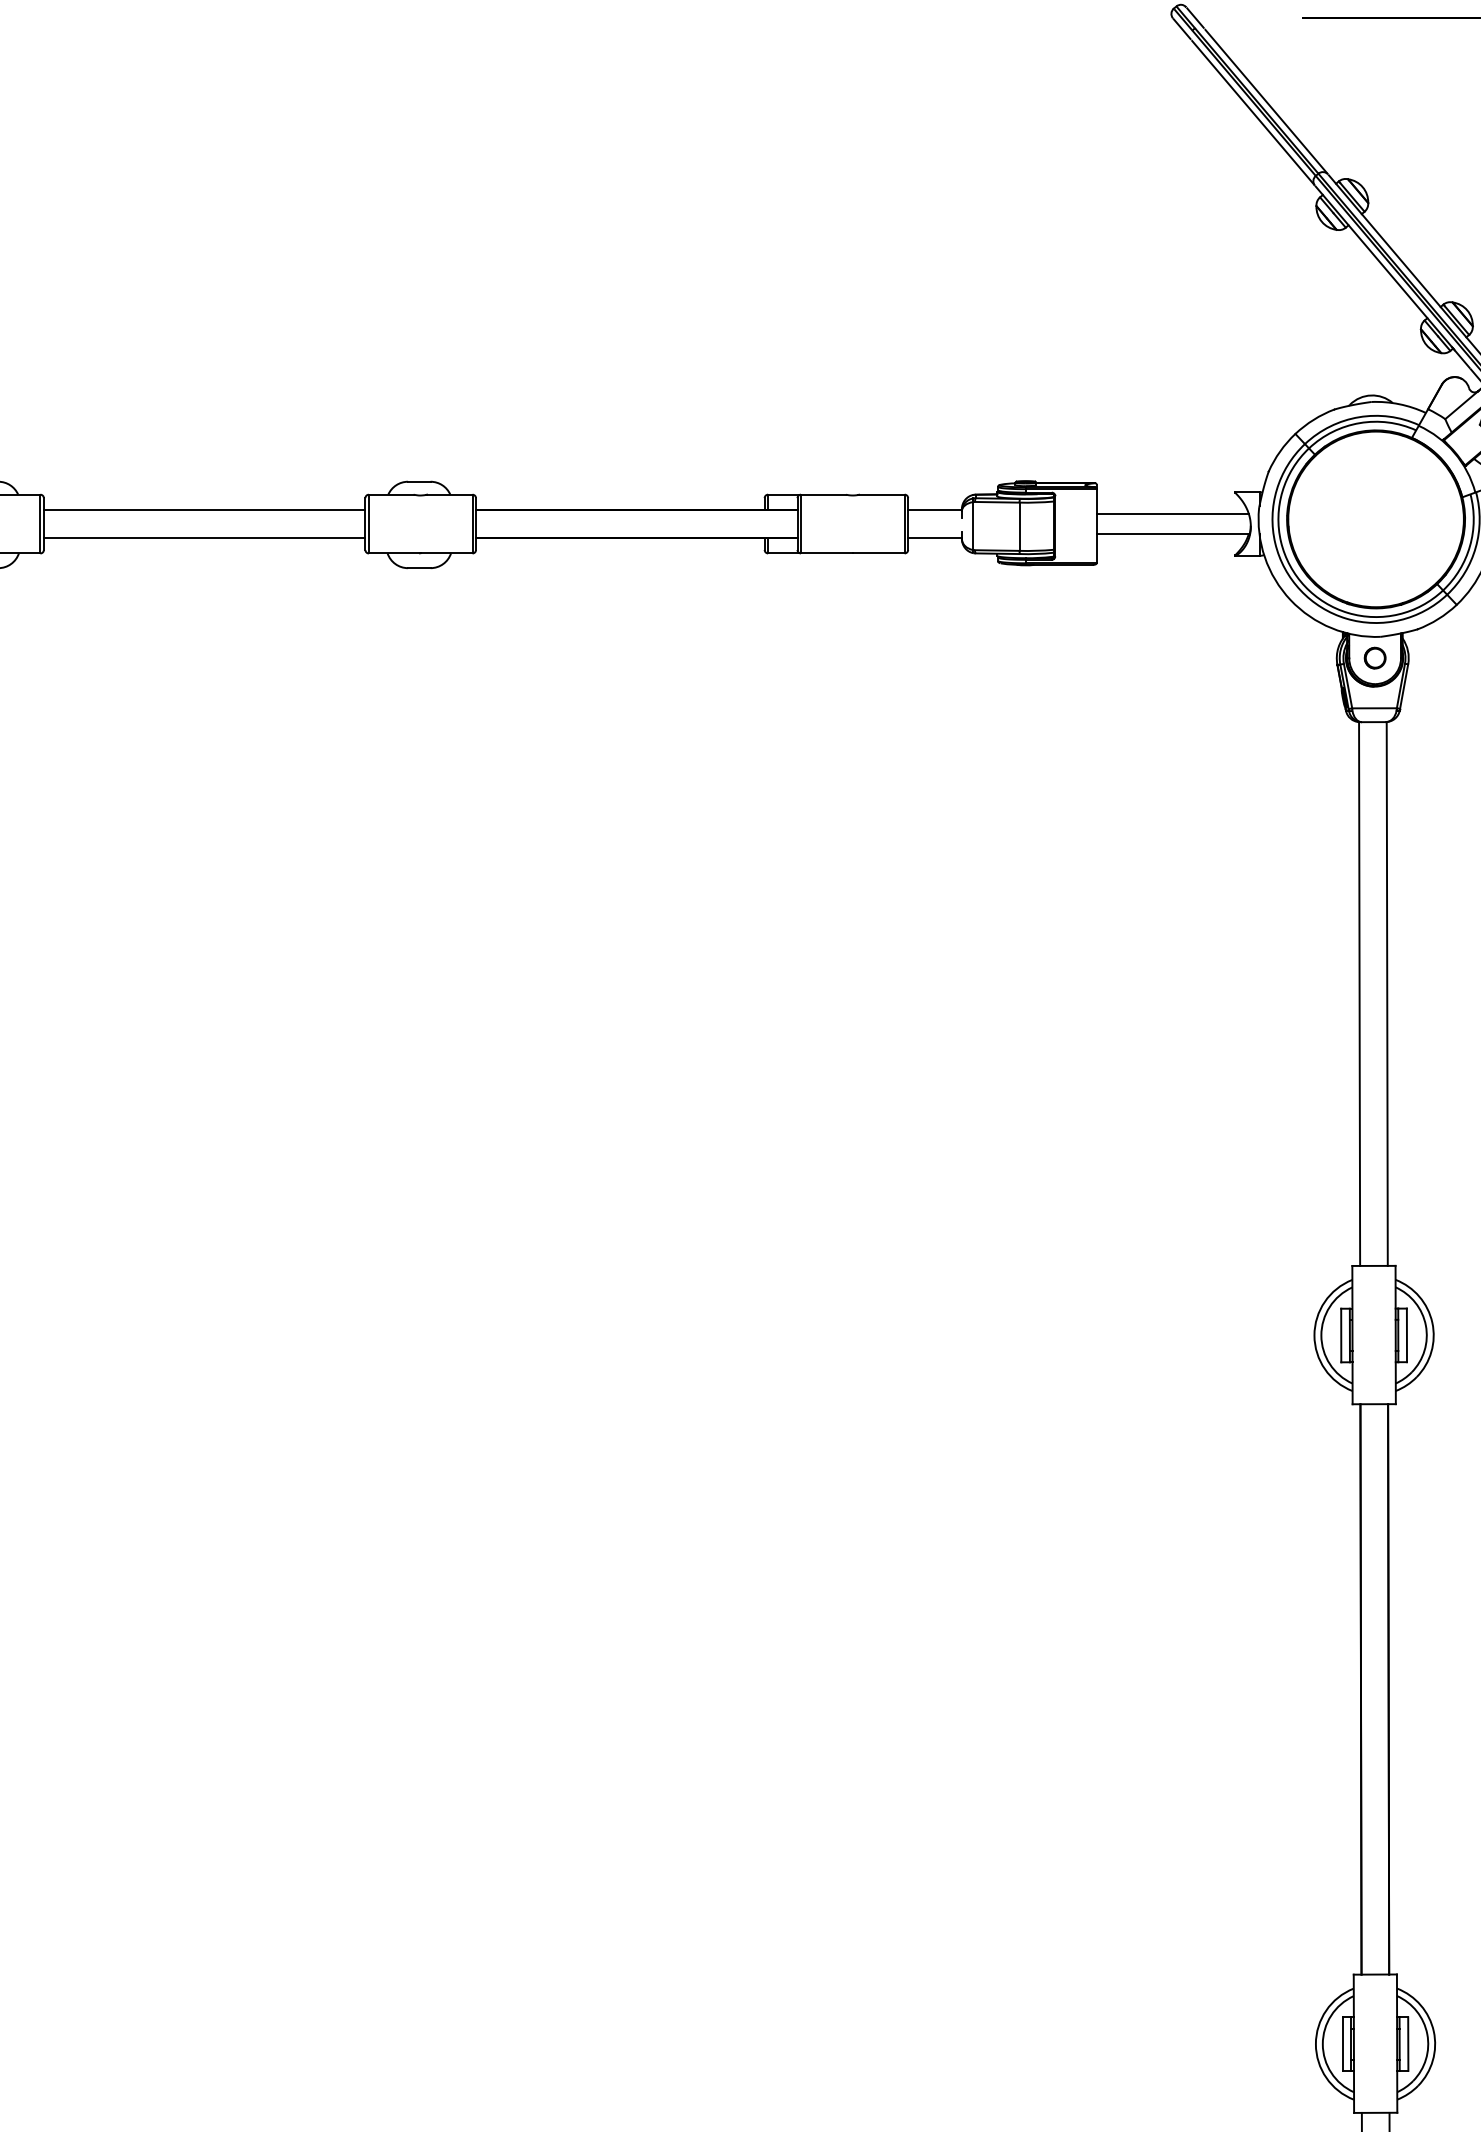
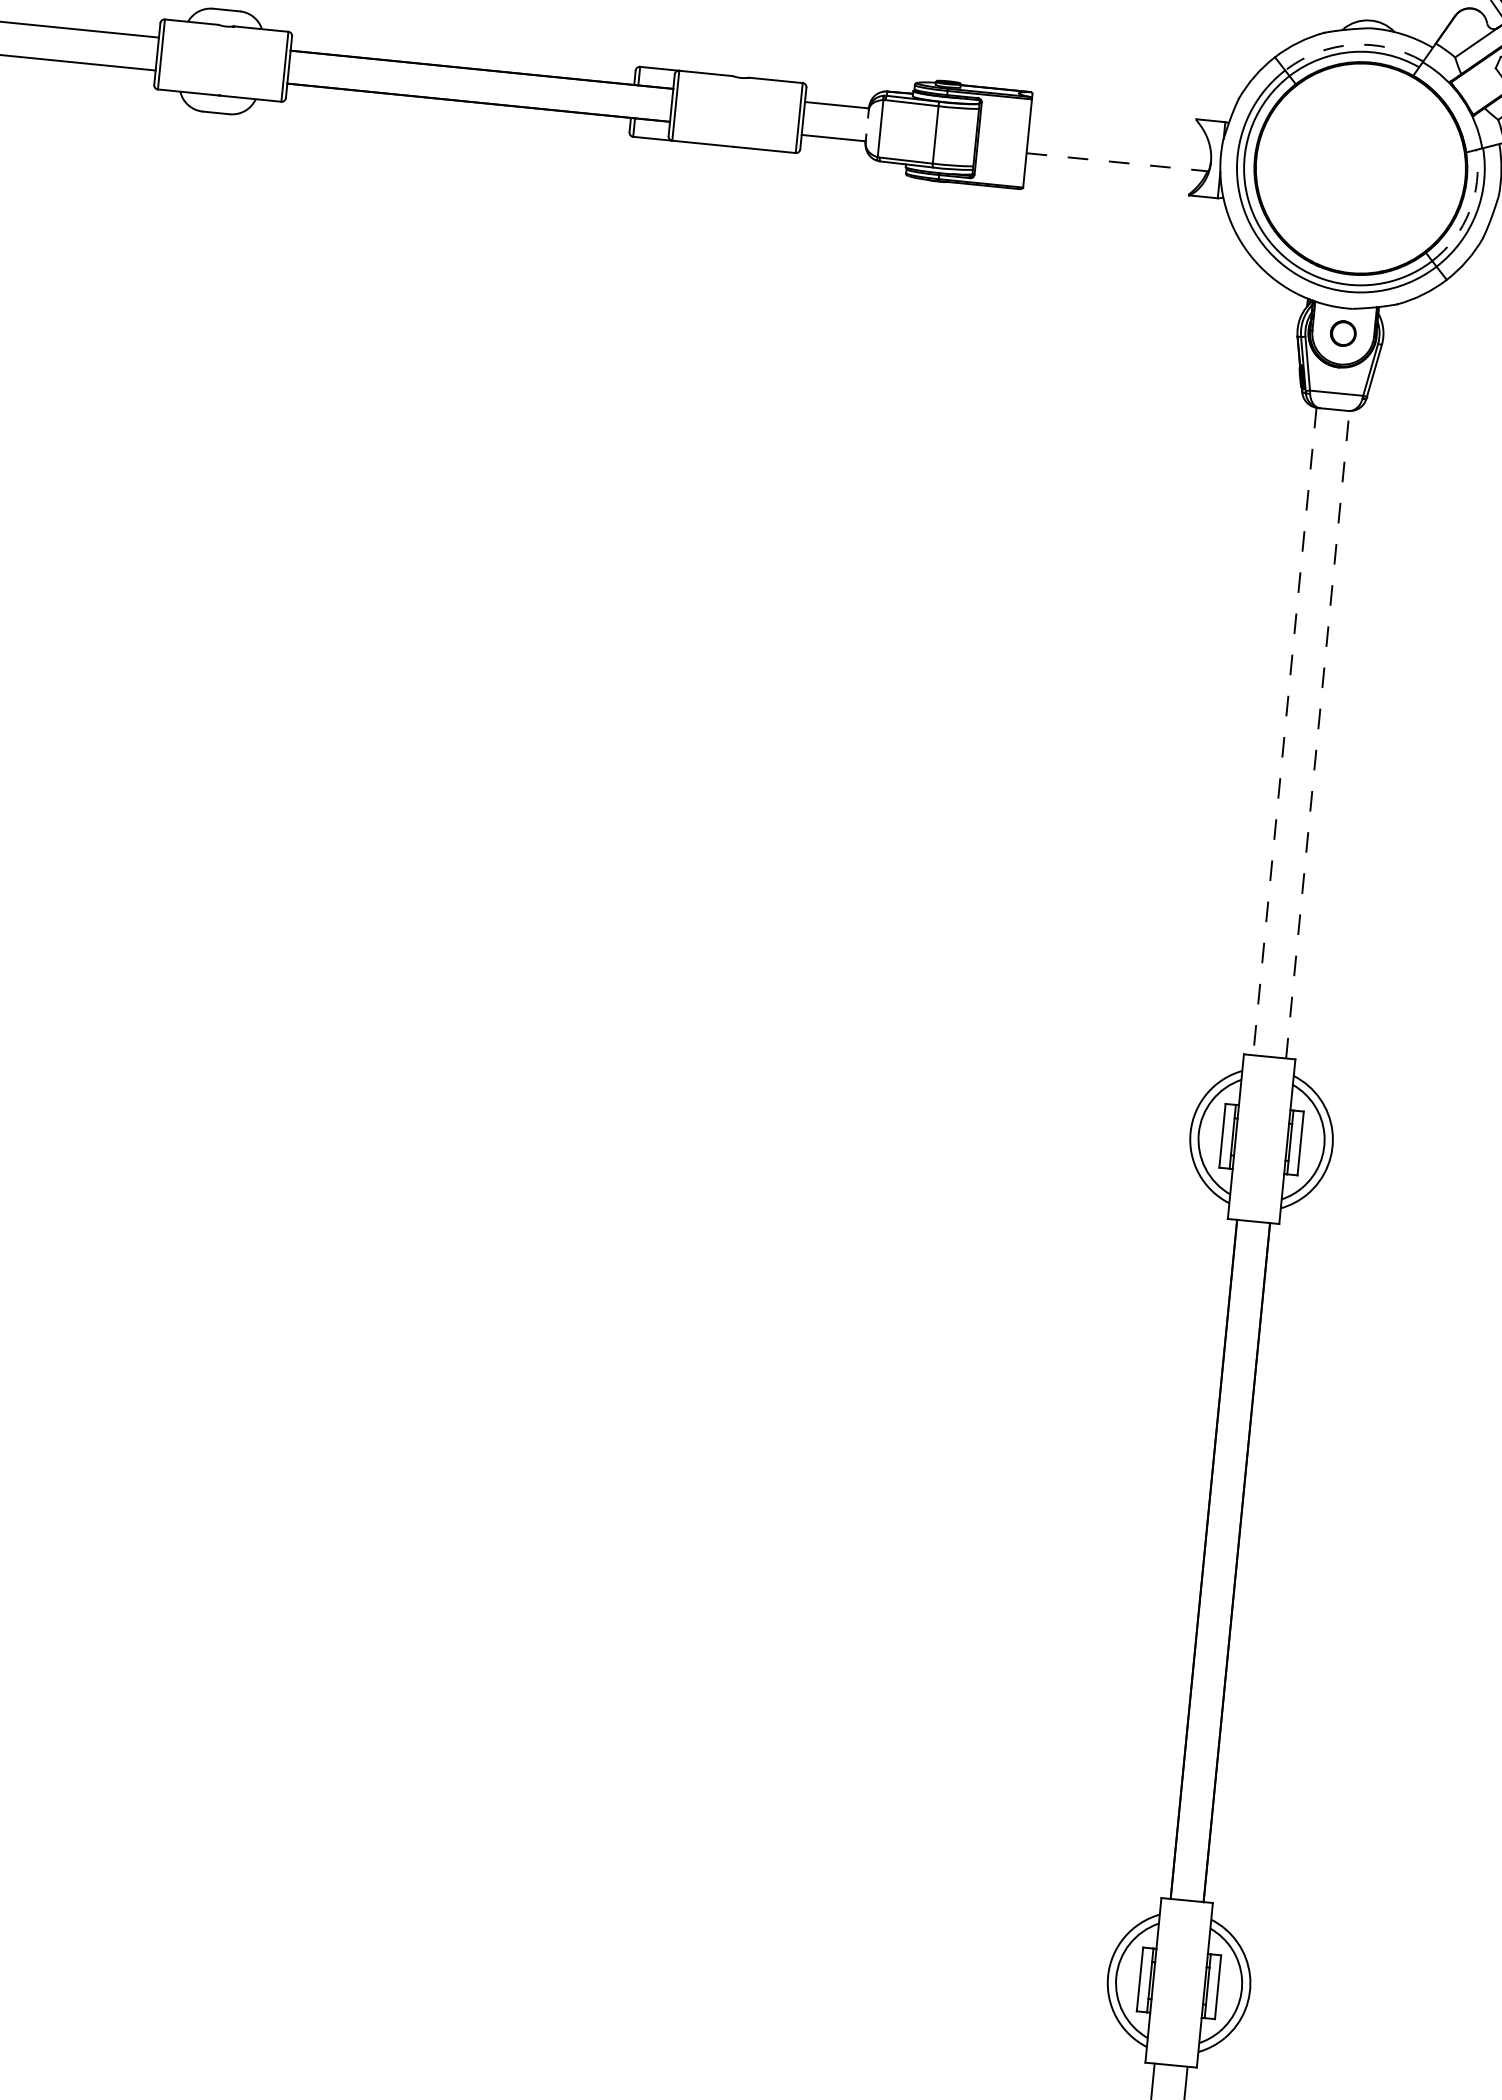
arc: (1359, 417) -> (1353, 45), solid -> dashed
line: (1172, 513) -> (1119, 137), removed
line: (1173, 534) -> (1117, 162), solid -> dashed
arc: (1470, 546) -> (1470, 212), solid -> dashed
line: (1387, 993) -> (1318, 734), solid -> dashed
line: (1359, 994) -> (1284, 732), solid -> dashed

